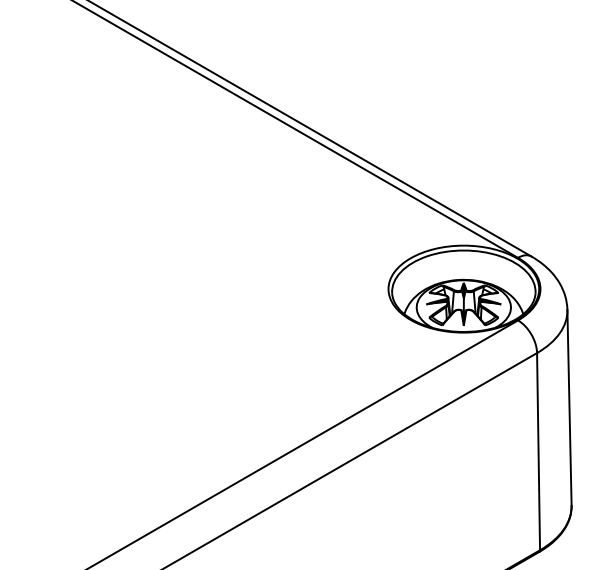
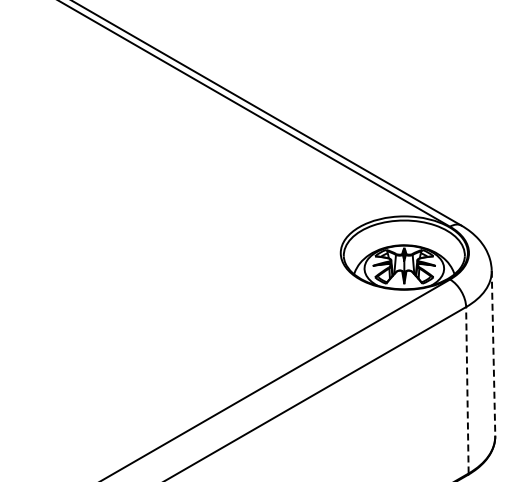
line: (569, 408) -> (493, 353), solid -> dashed
line: (538, 450) -> (467, 389), solid -> dashed

